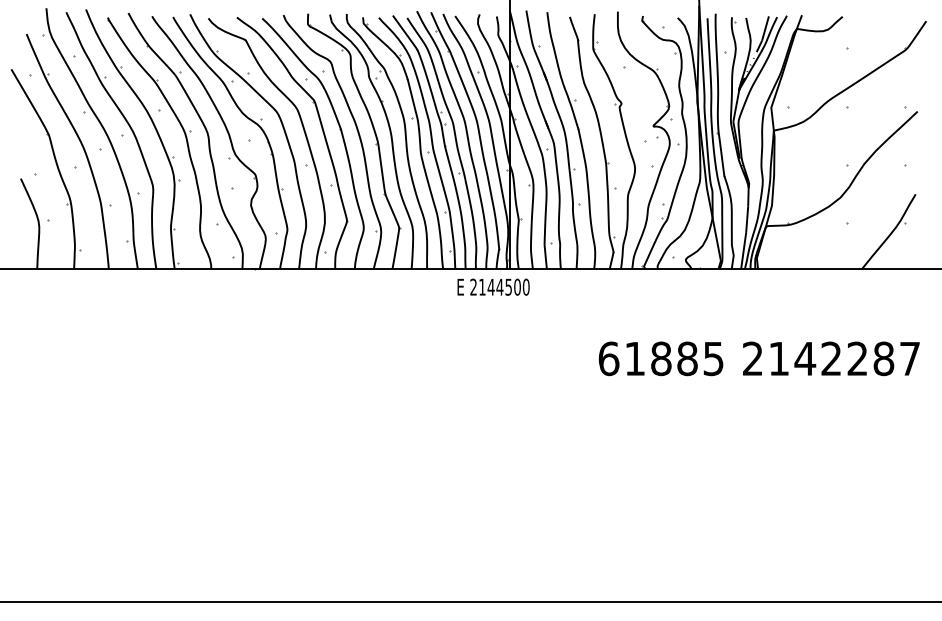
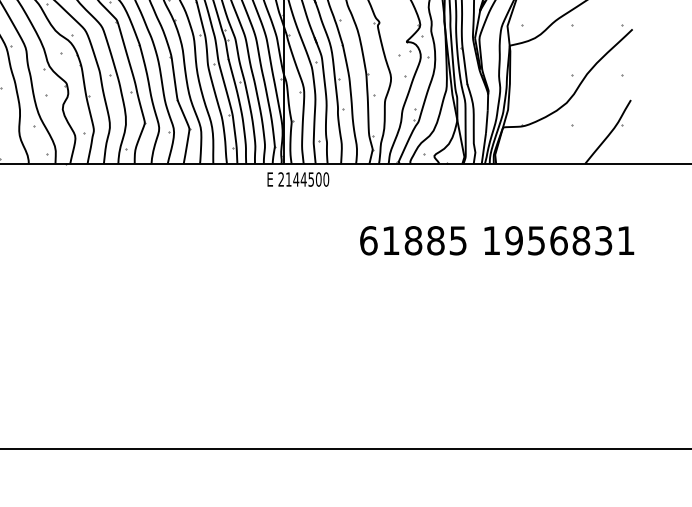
text: (493, 286) -> (298, 178), moved
text: (831, 358) -> (558, 240), 2142287 -> 1956831

